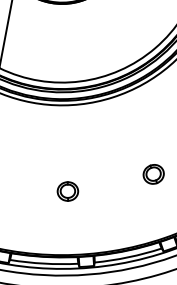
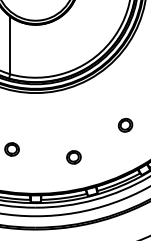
part: (67, 191) -> (73, 157), moved

